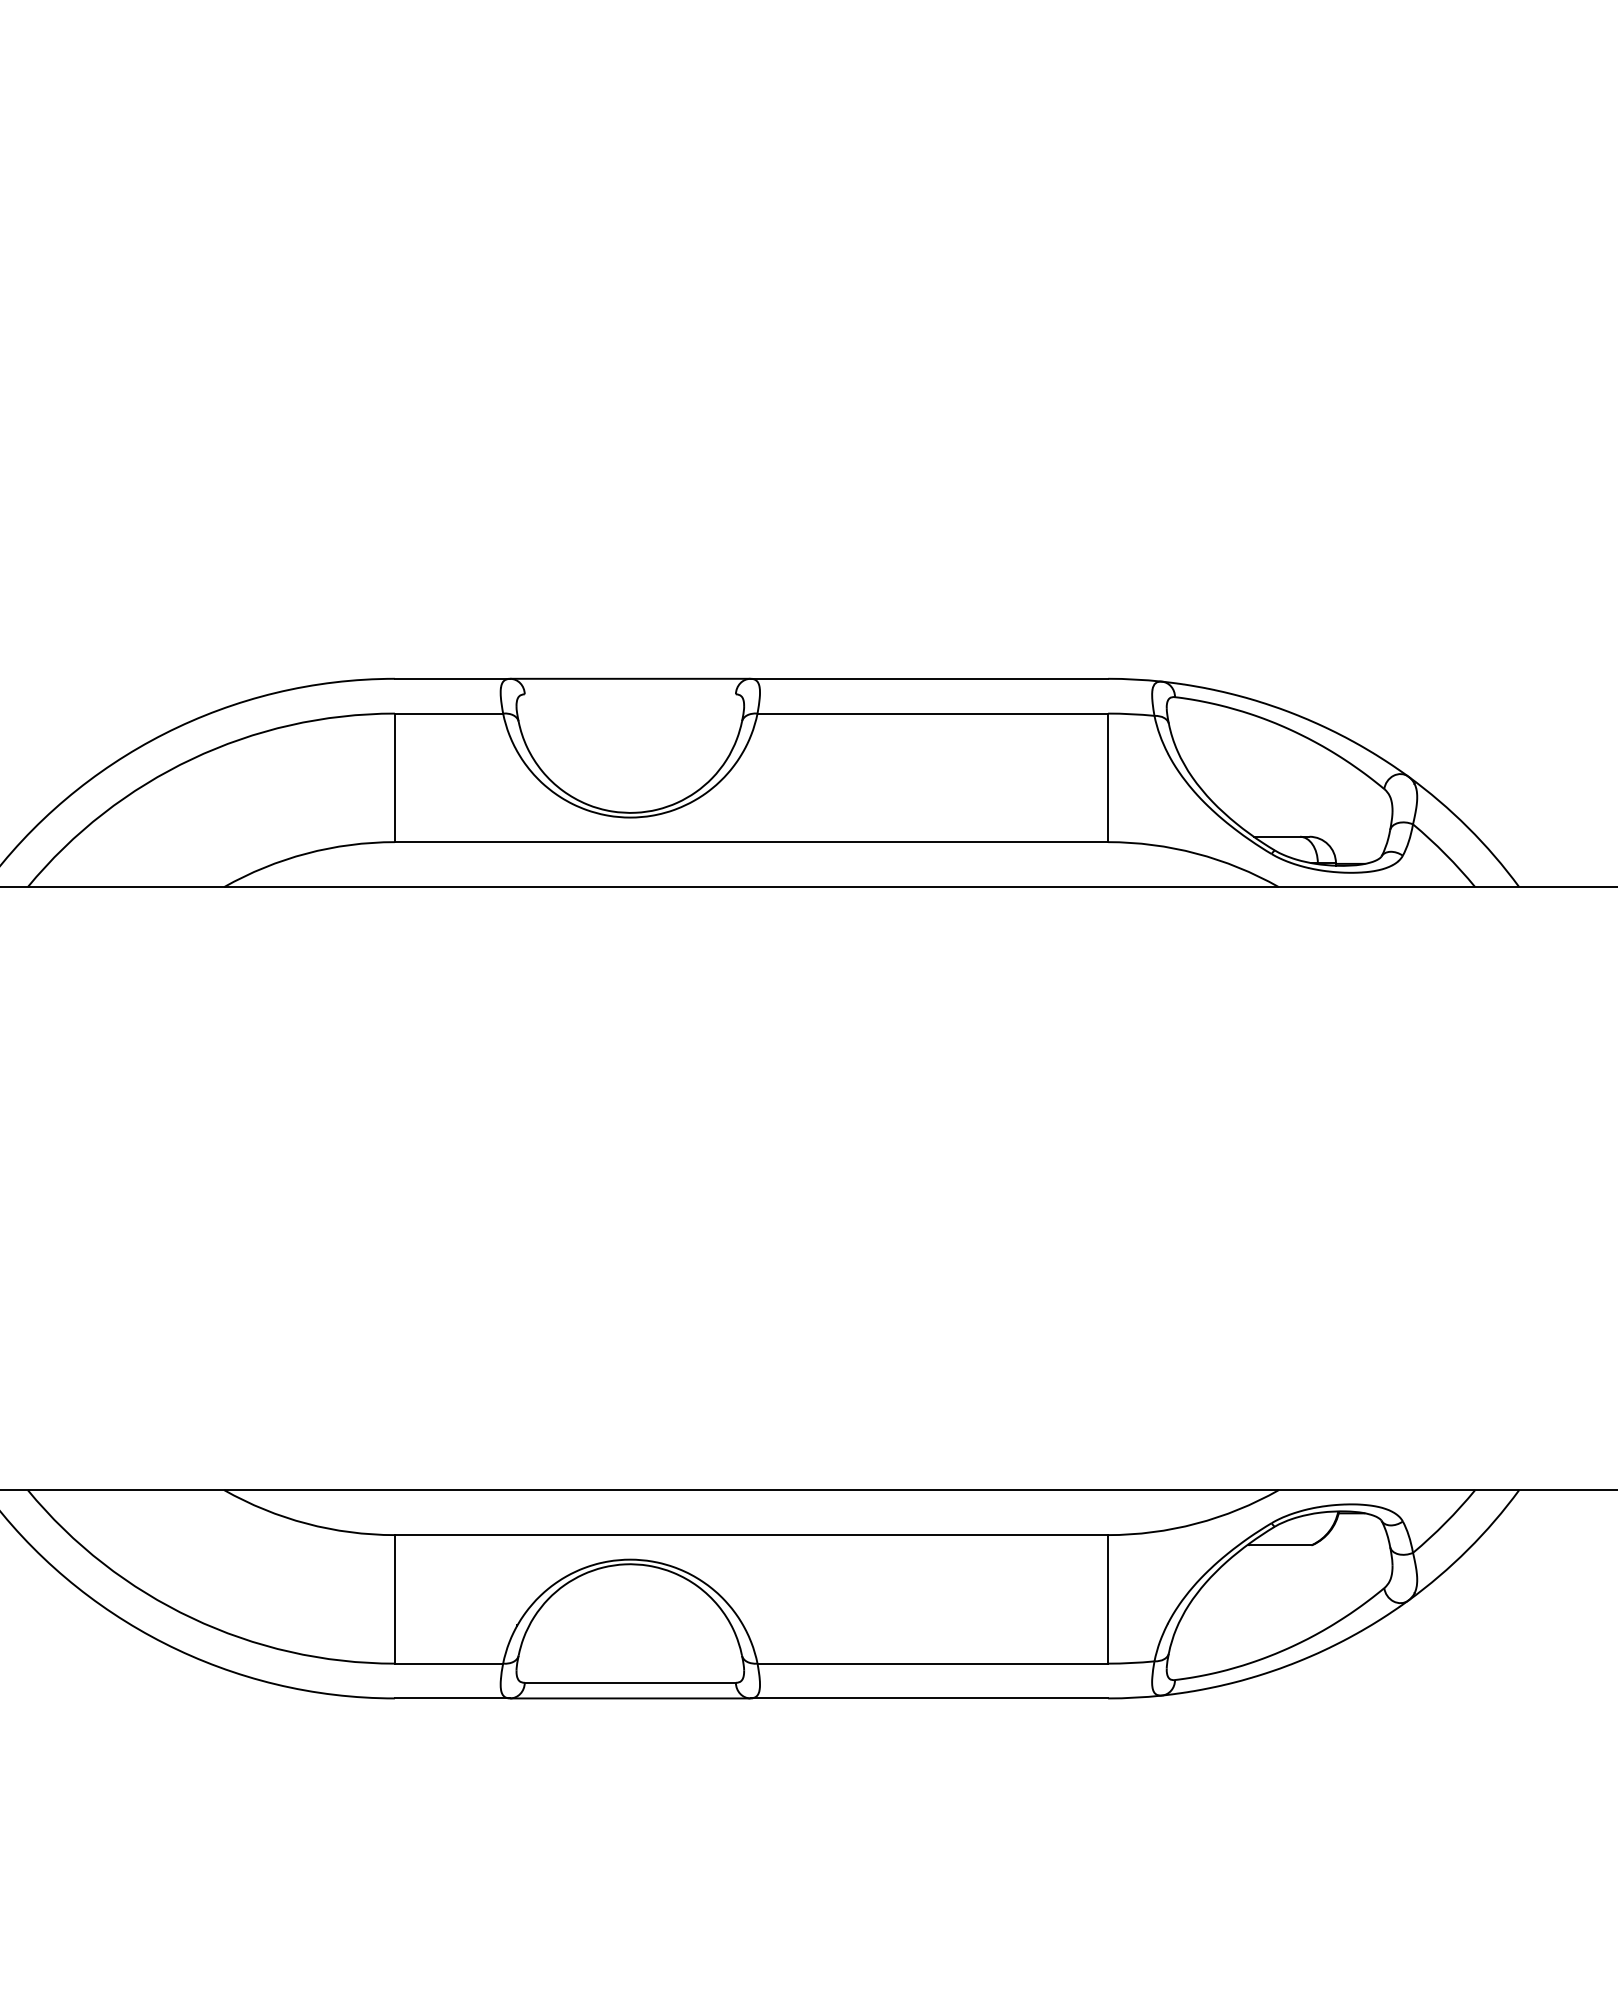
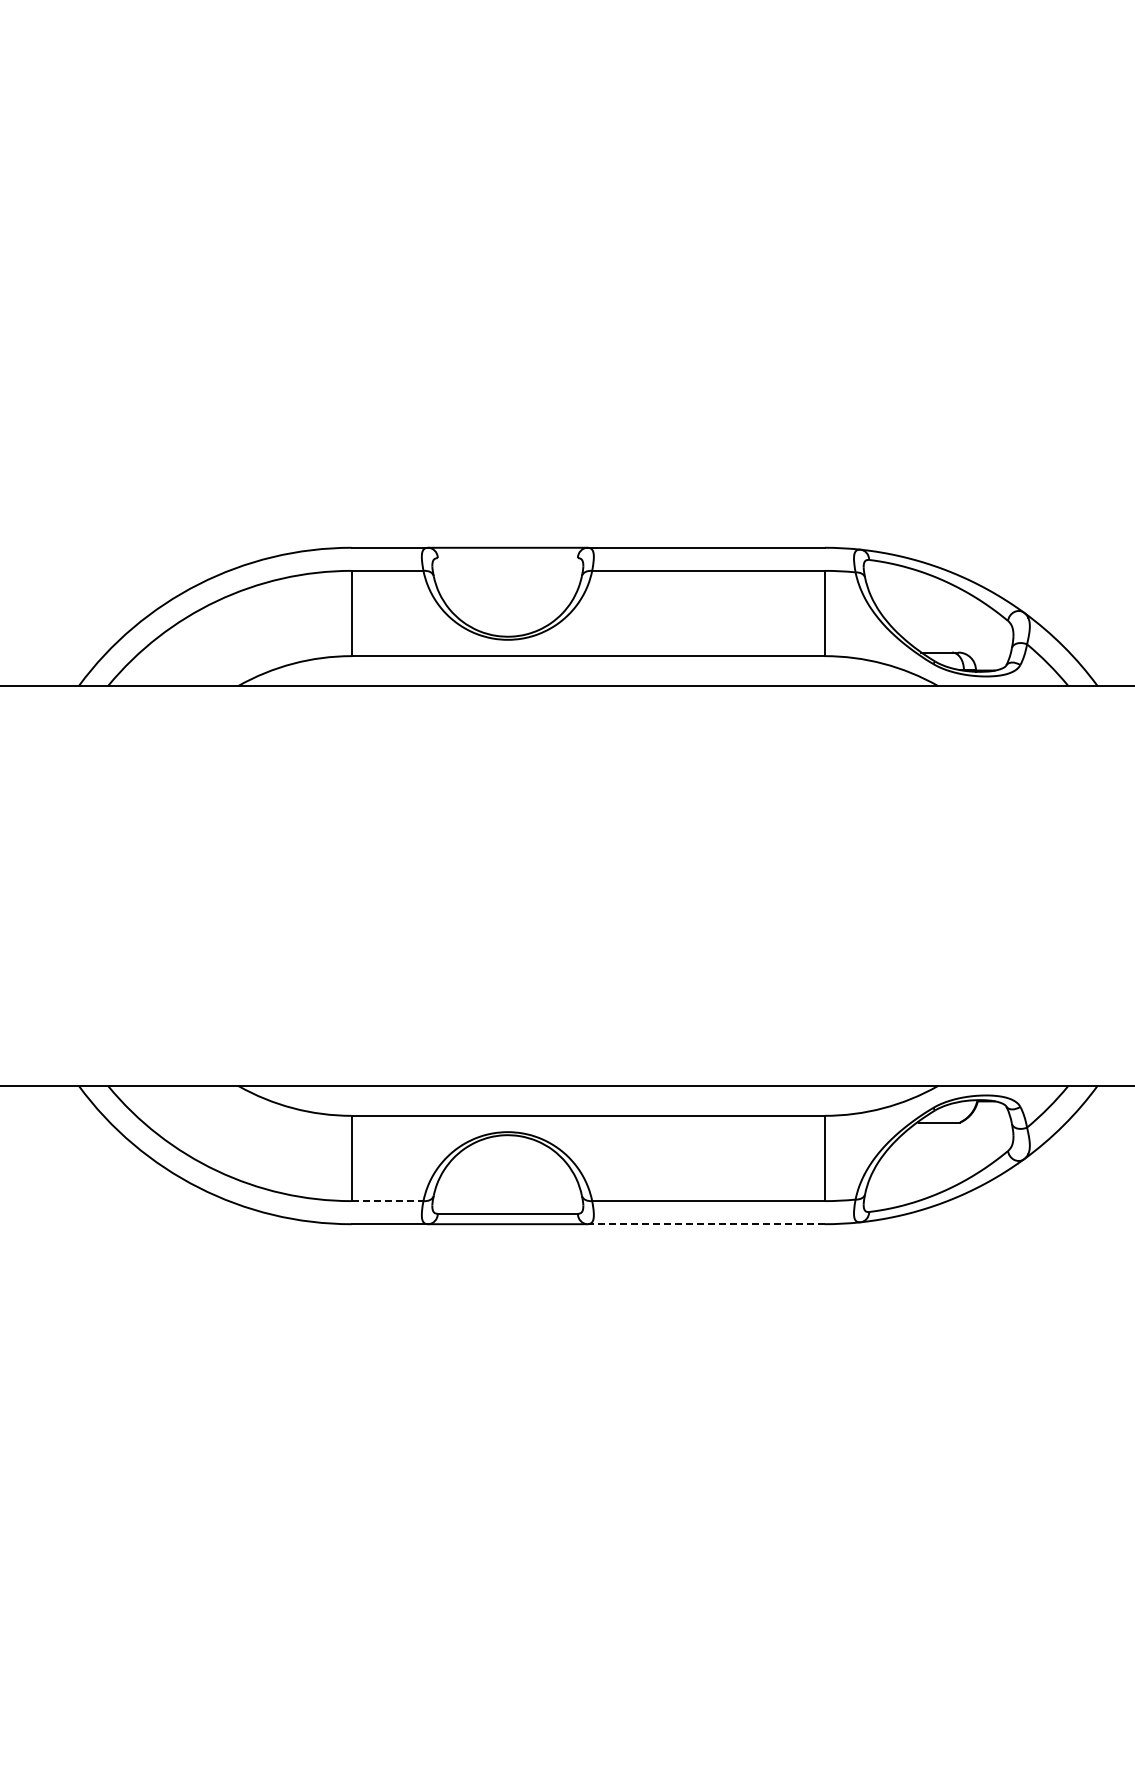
line: (448, 1664) -> (387, 1201), solid -> dashed
line: (929, 1698) -> (706, 1224), solid -> dashed

